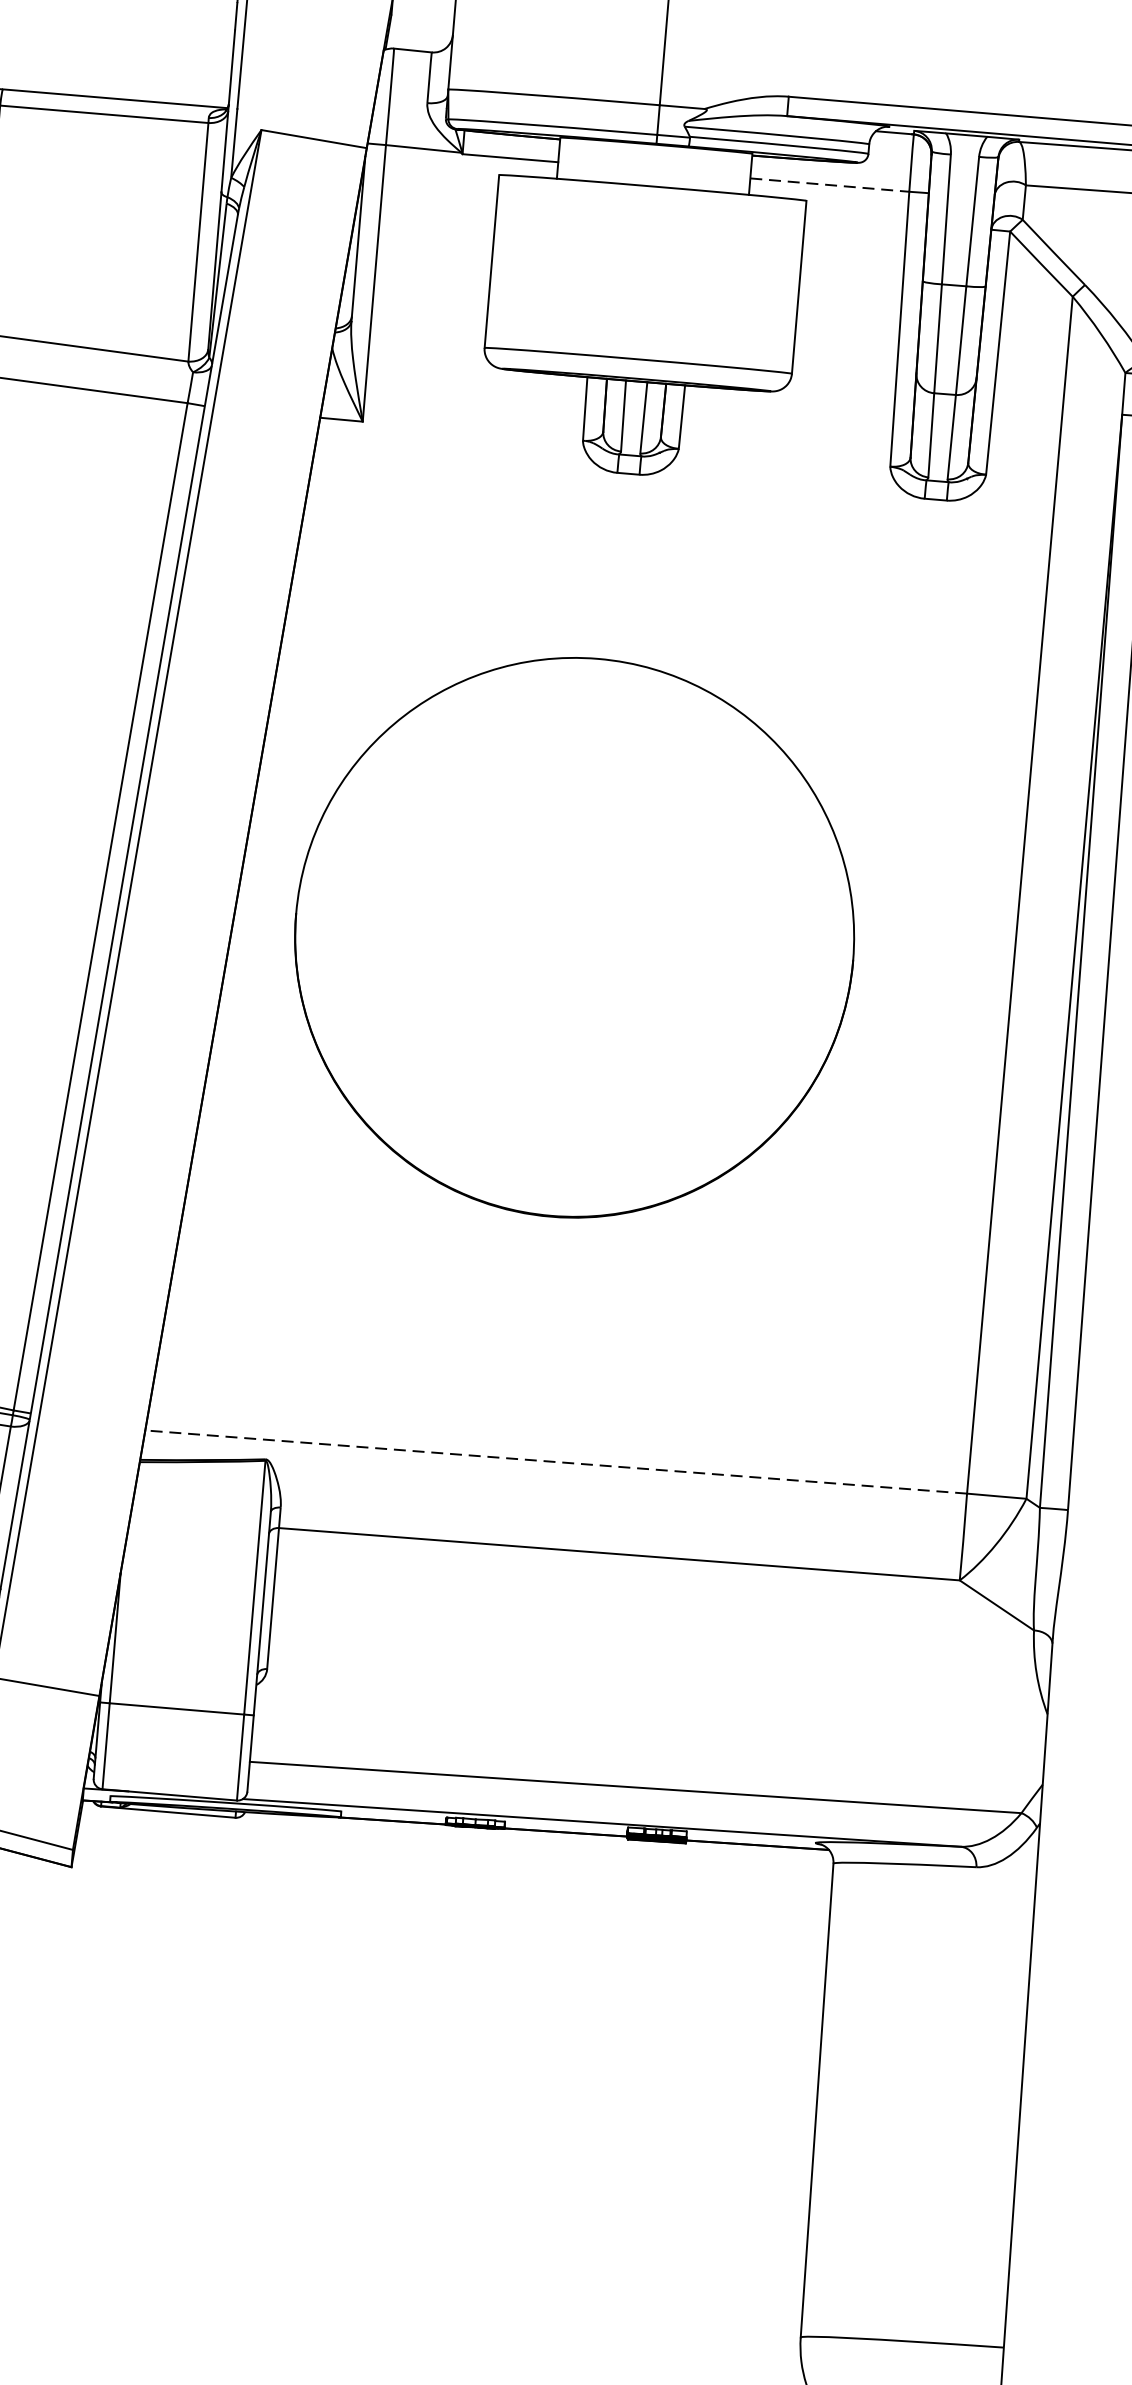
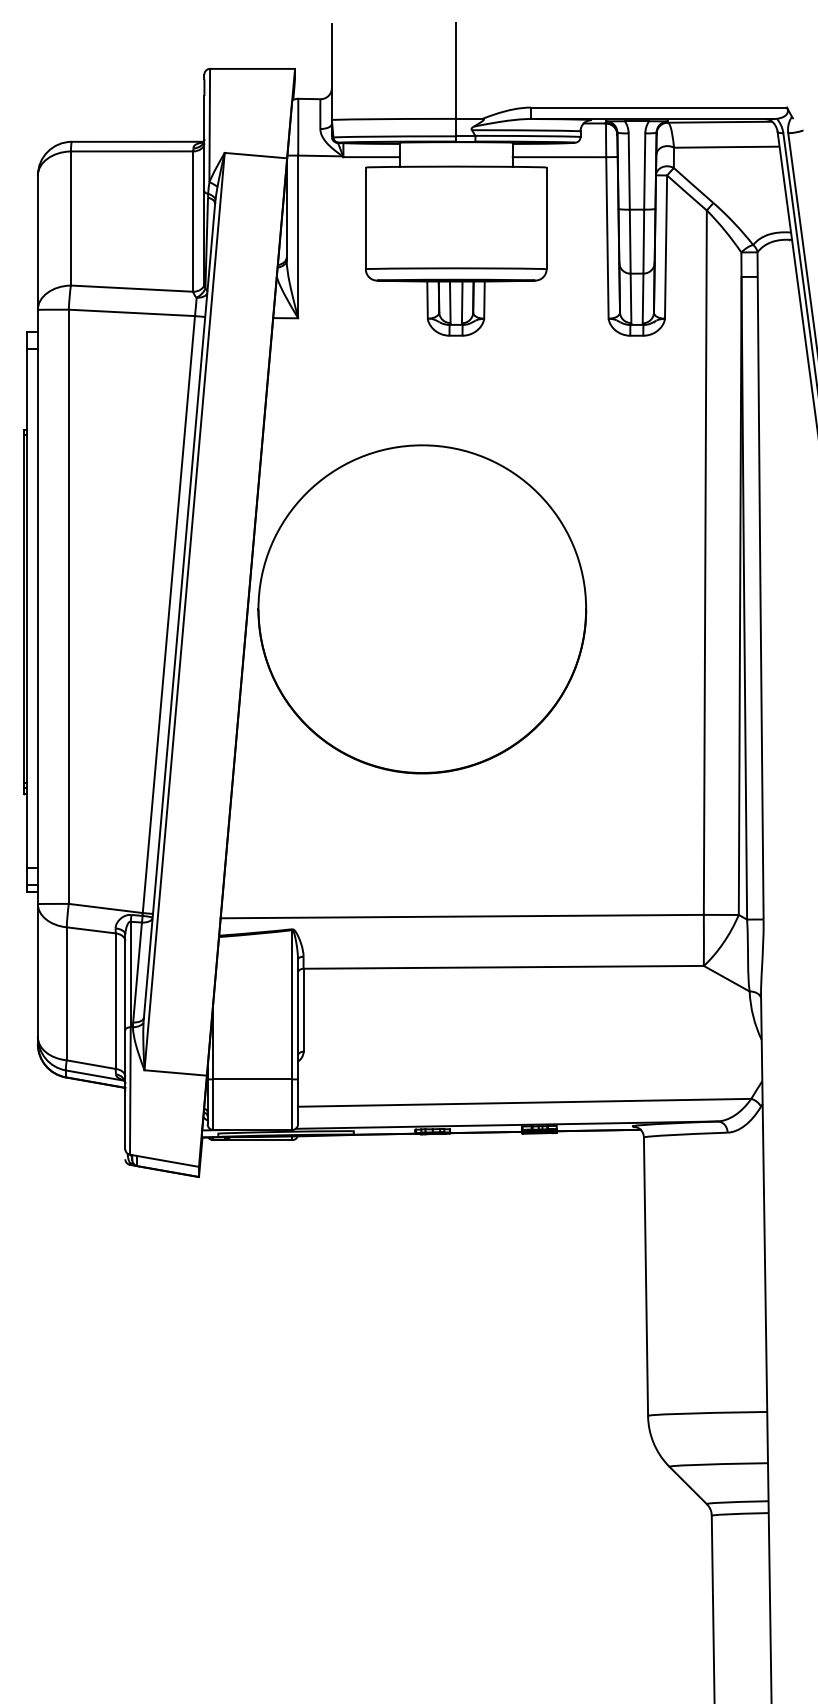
line: (829, 185) -> (559, 157), dashed -> solid
part: (574, 937) -> (422, 609), moved
line: (556, 1461) -> (462, 916), dashed -> solid

